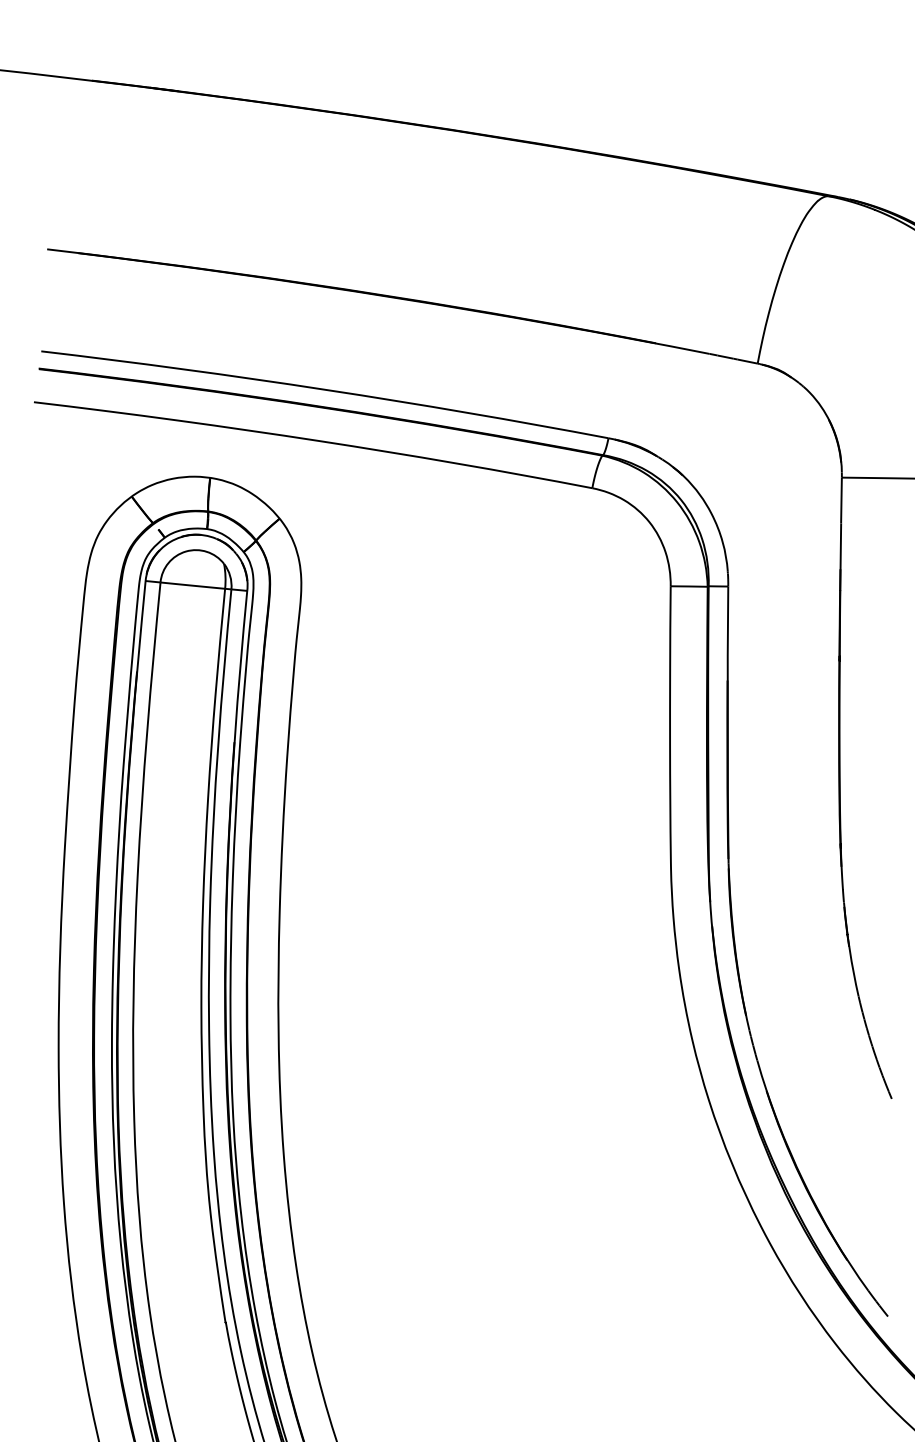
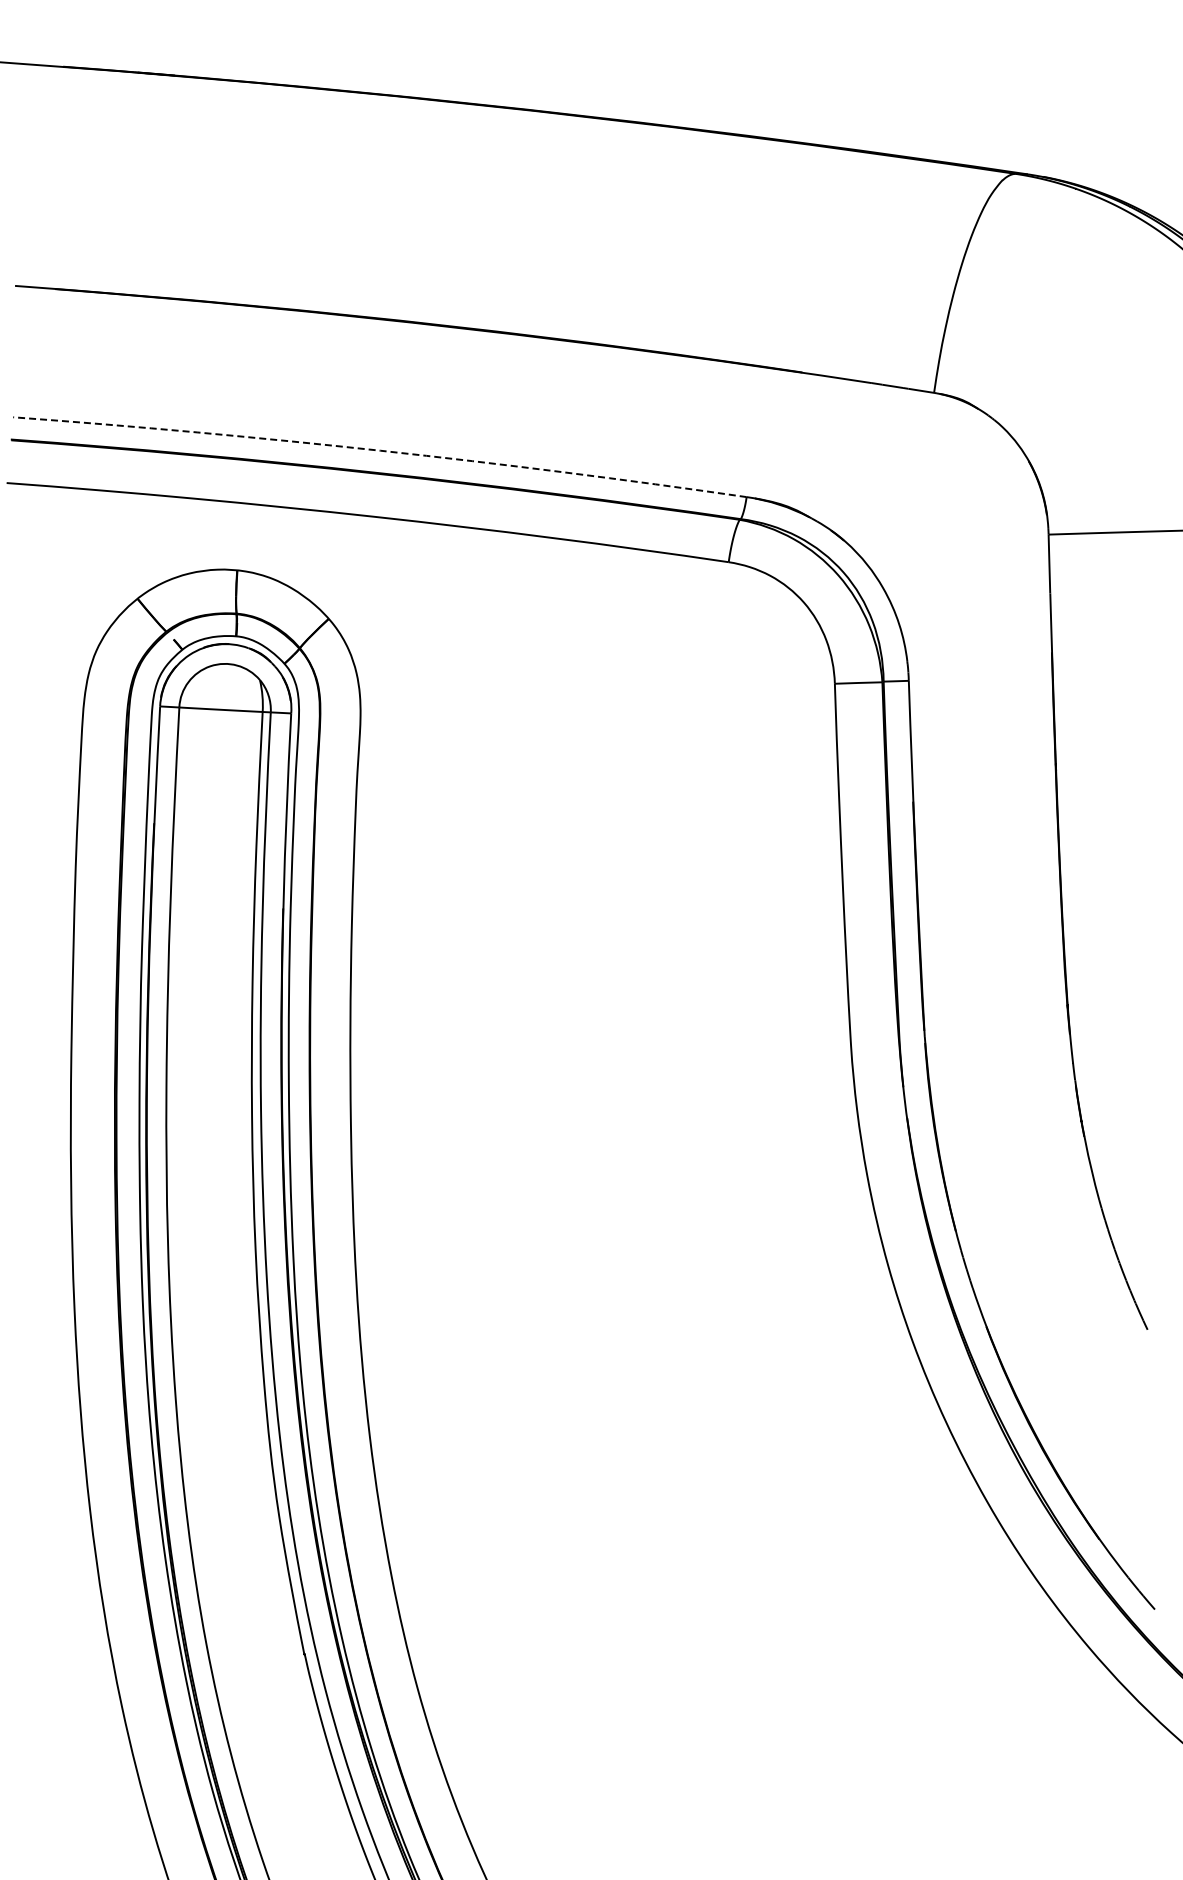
arc: (325, 389) -> (380, 450), solid -> dashed

